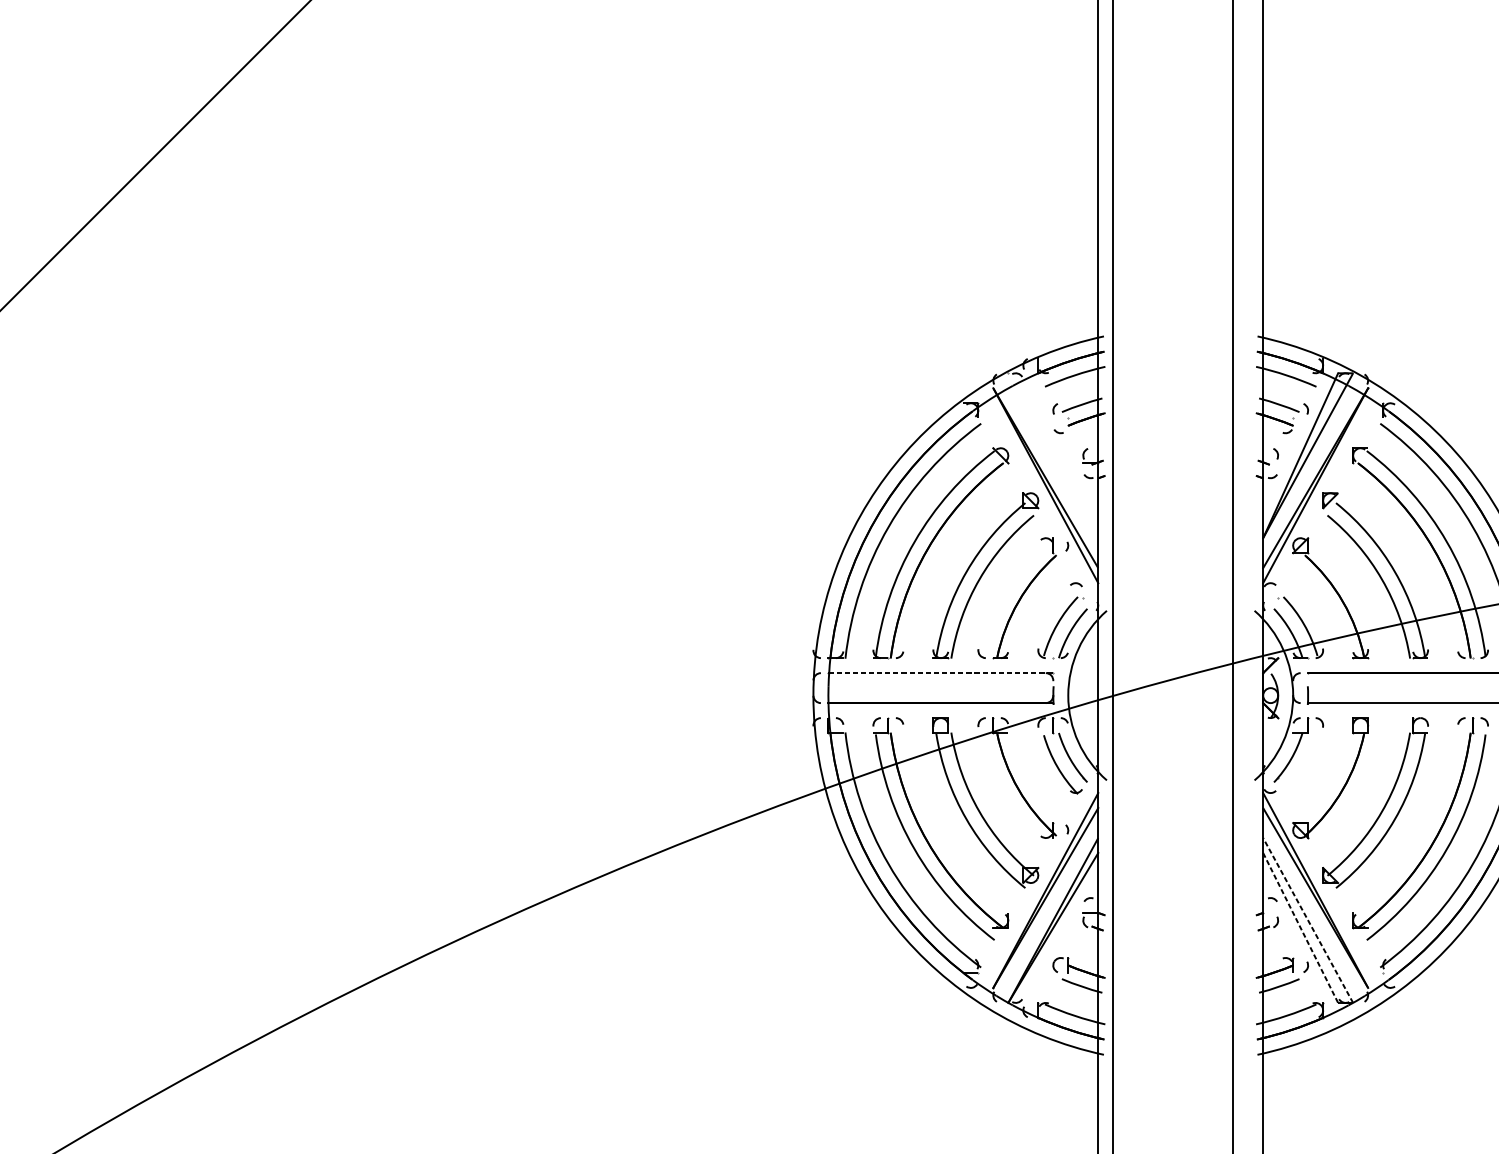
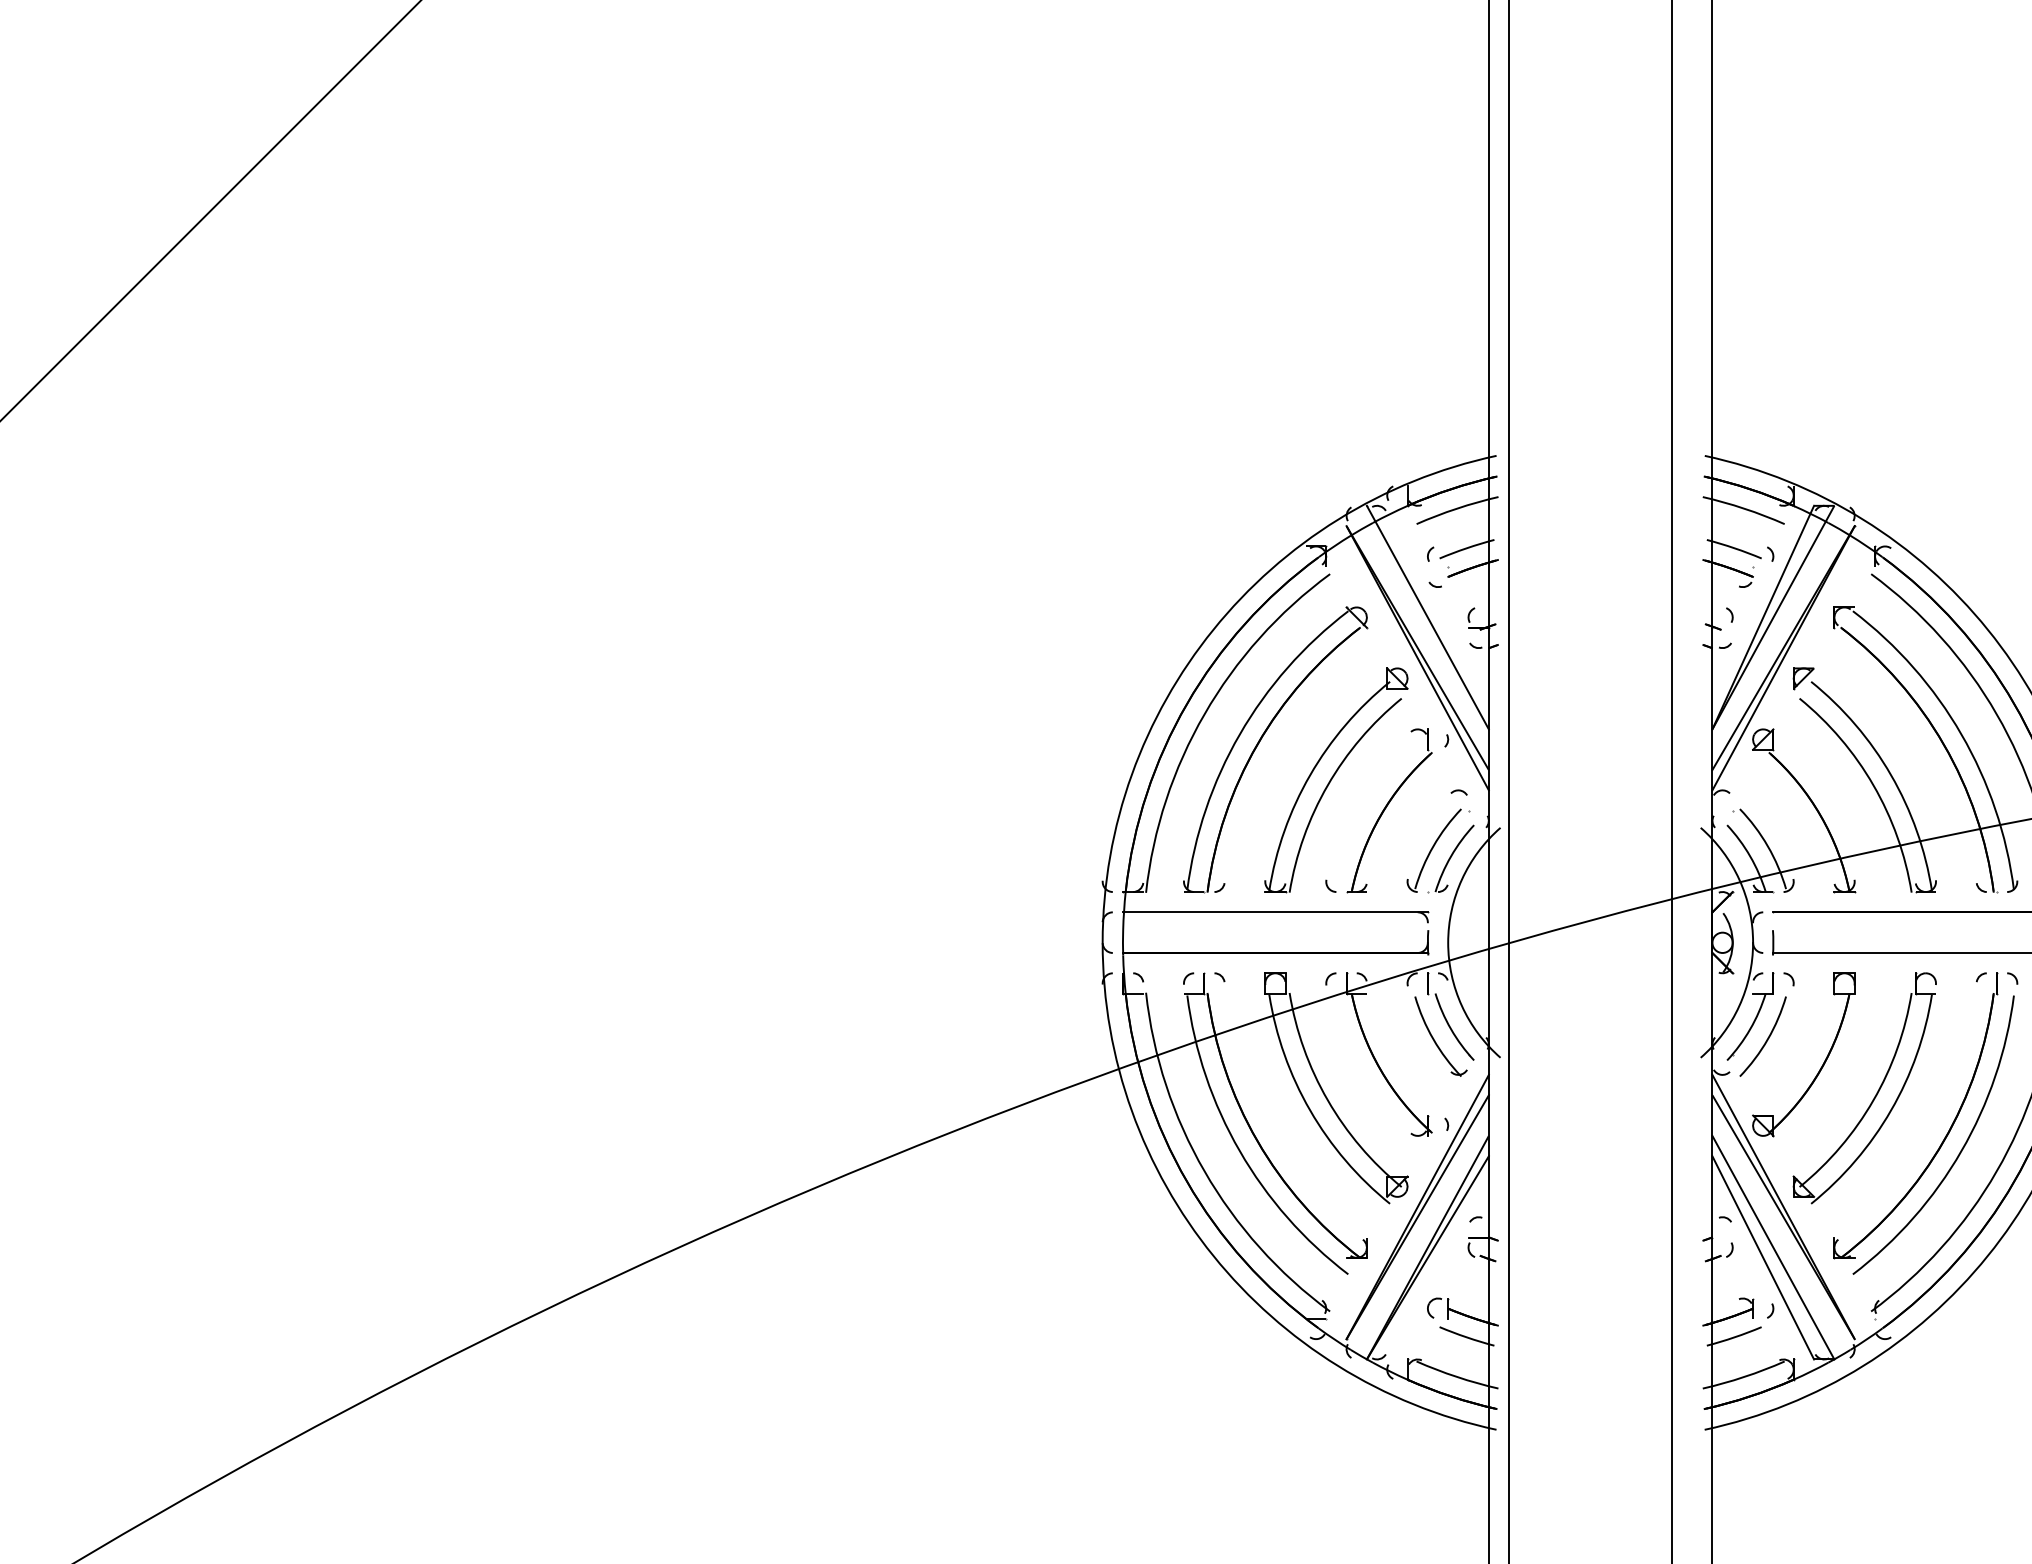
line: (1053, 455) -> (1427, 617), added
line: (940, 673) -> (1275, 912), dashed -> solid
curve: (1303, 766) -> (1766, 1039), added
line: (1308, 920) -> (1773, 1247), dashed -> solid
line: (1300, 927) -> (1763, 1257), dashed -> solid

